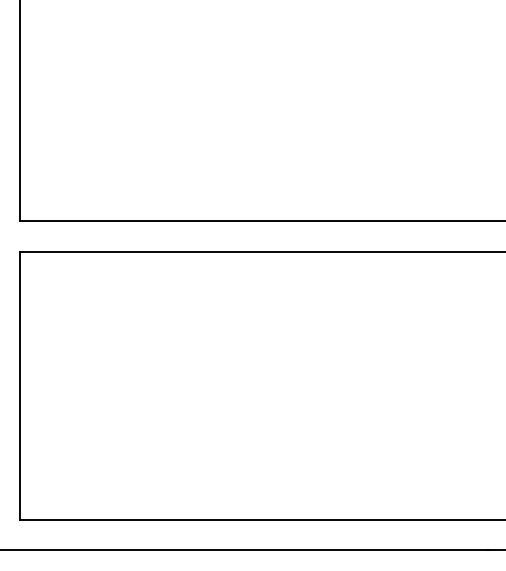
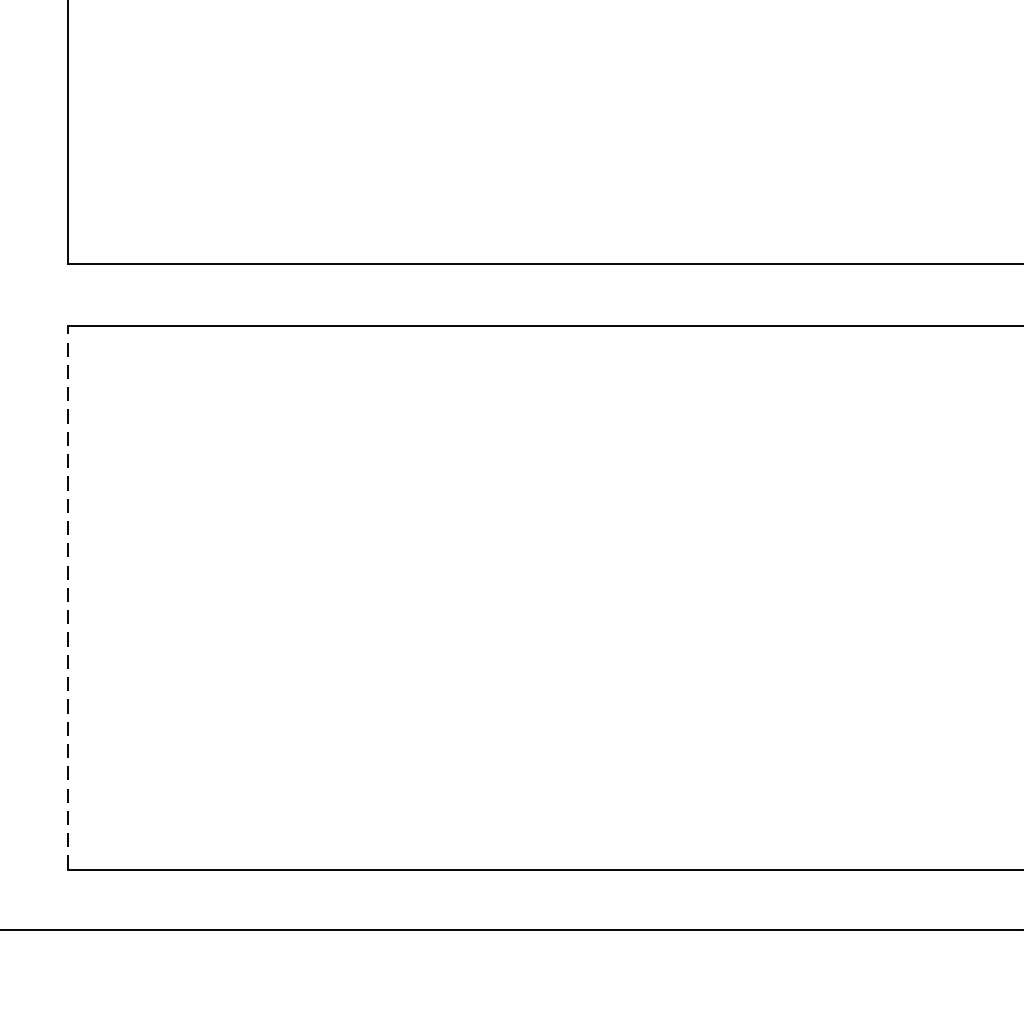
line: (19, 385) -> (67, 596), solid -> dashed

